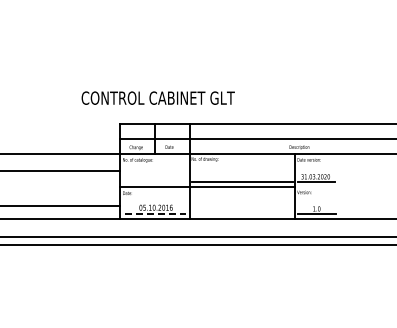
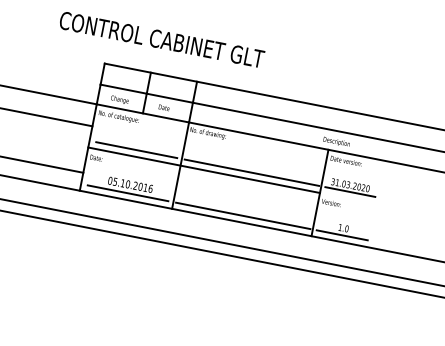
line: (155, 181) -> (136, 149), added
line: (155, 214) -> (128, 193), dashed -> solid
line: (241, 214) -> (242, 216), added

